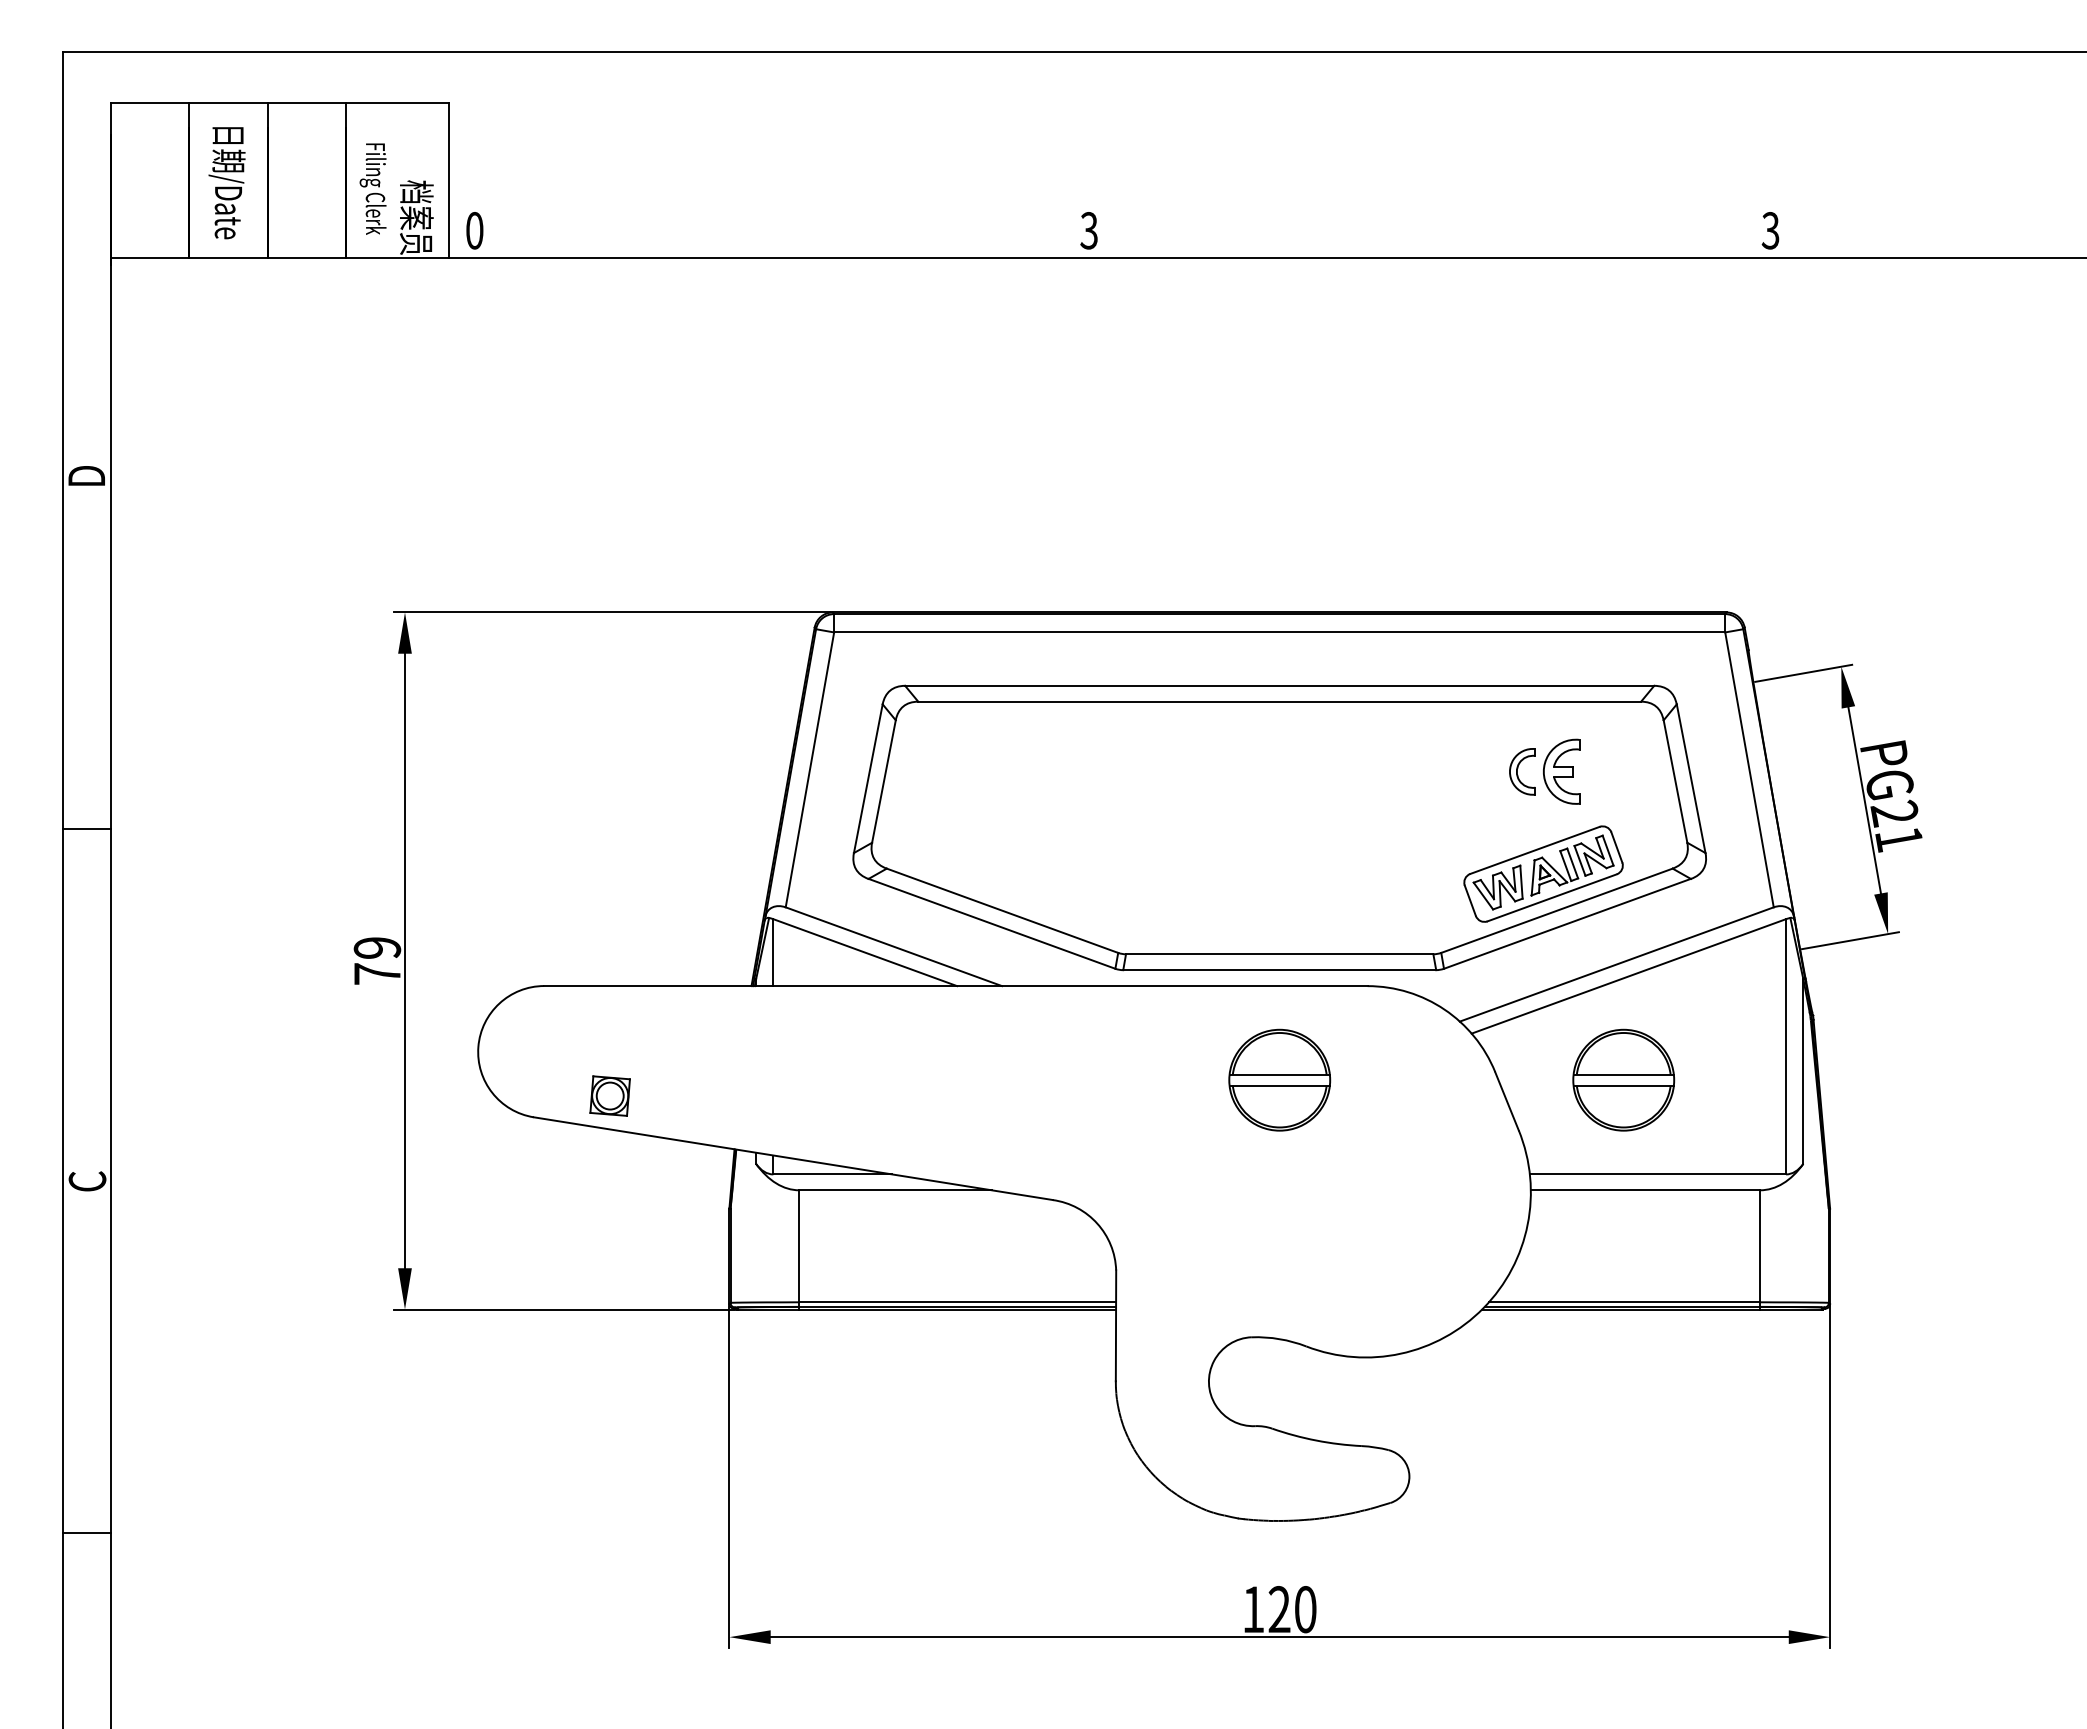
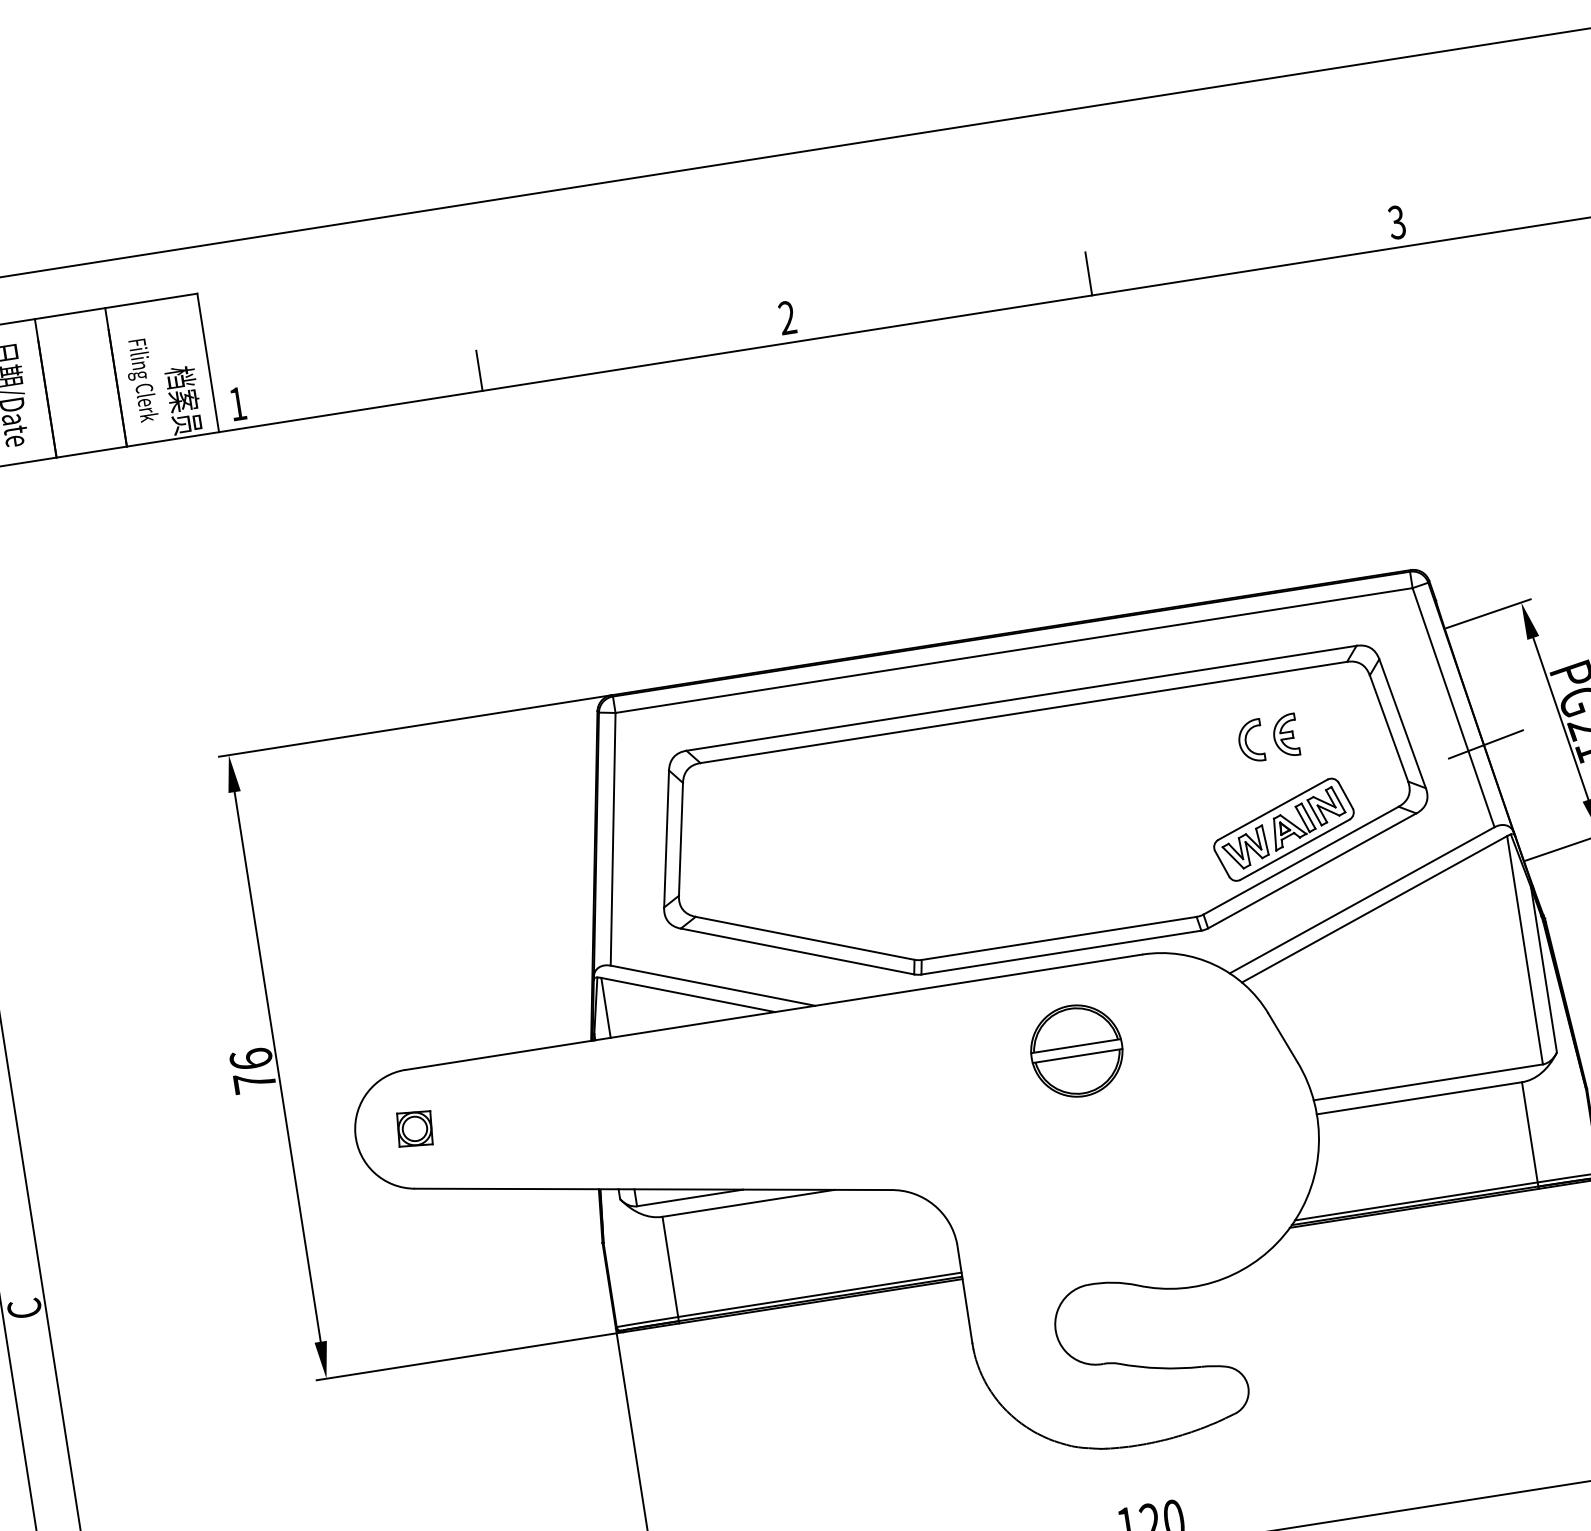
text: (474, 230) -> (237, 403), 0 -> 1
text: (1088, 230) -> (786, 317), 3 -> 2
line: (1425, 234) -> (1088, 274), added
line: (744, 235) -> (479, 370), added
part: (1561, 771) -> (1285, 735), size x0.71
line: (1778, 815) -> (1485, 744), added
text: (377, 947) -> (251, 1058), 79 -> 76
part: (1623, 1079) -> (1384, 1002), removed
part: (609, 1095) -> (414, 1128), moved

